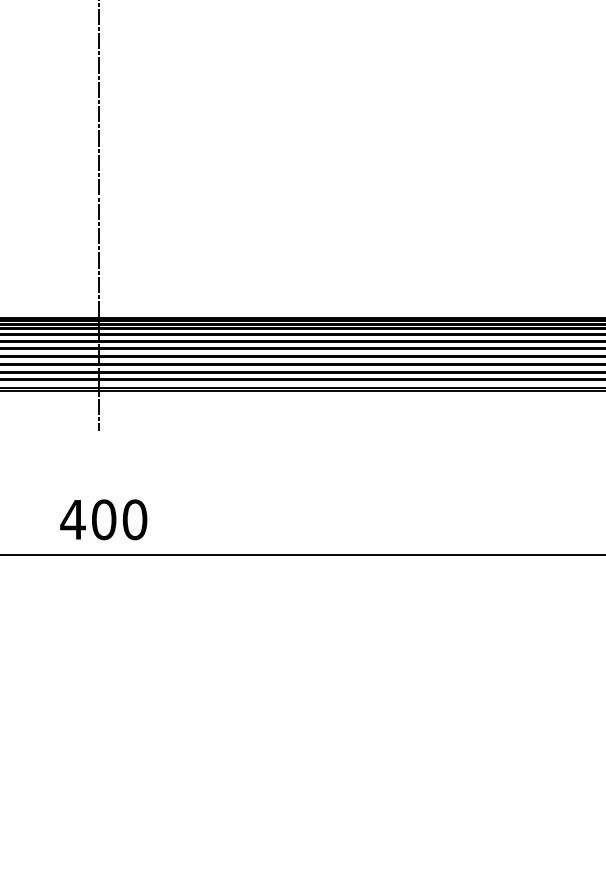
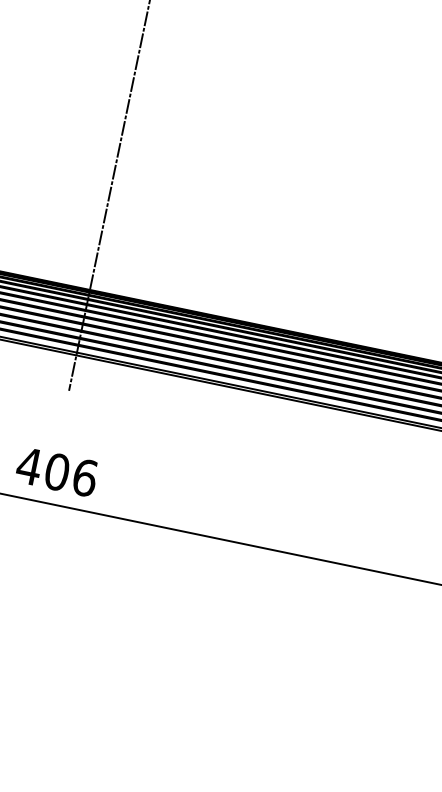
text: (134, 519) -> (84, 477), 400 -> 406

